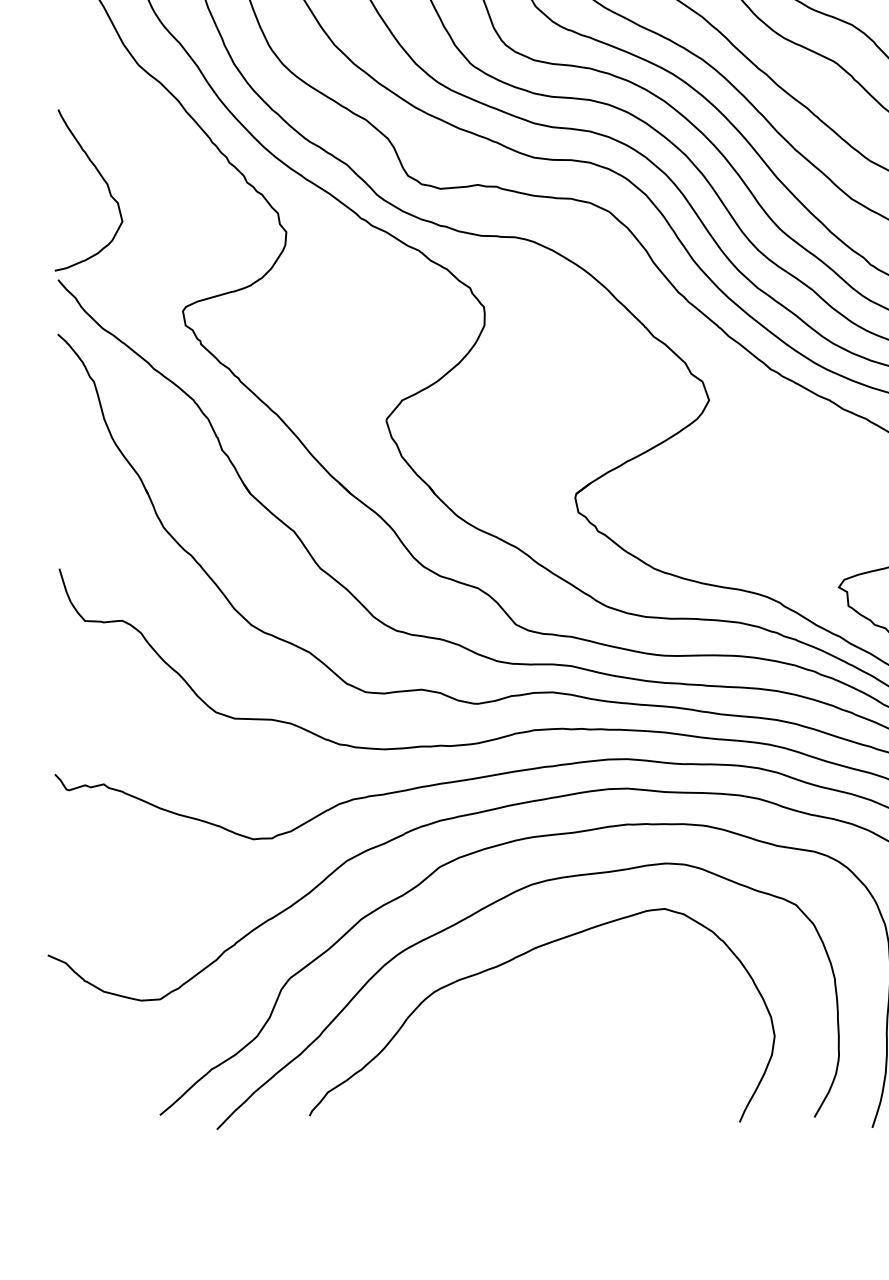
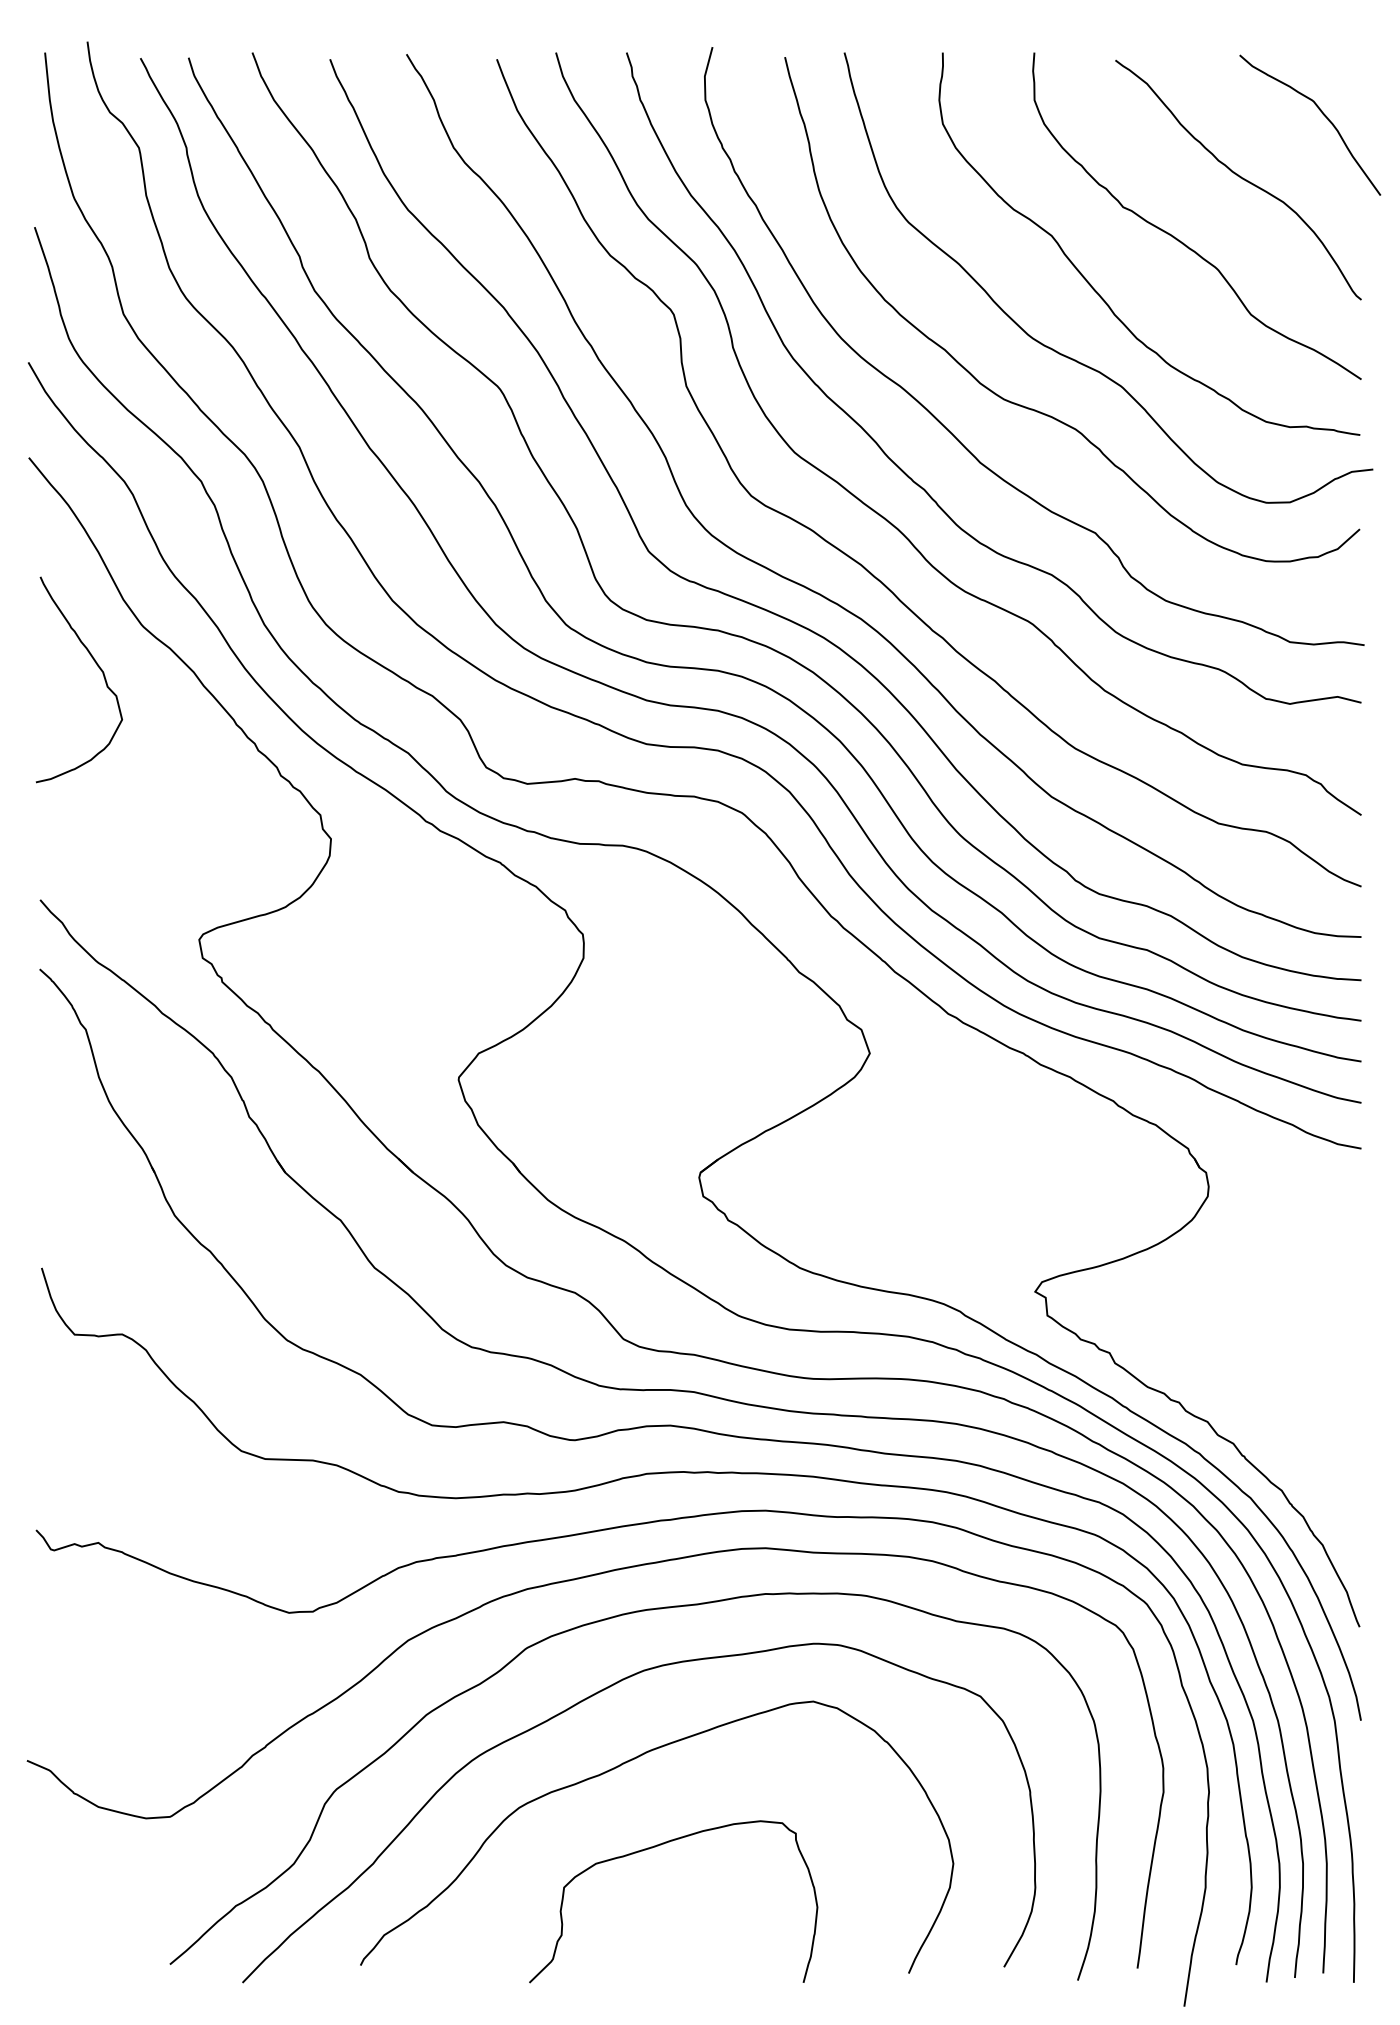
curve: (103, 179) -> (97, 666), moved
curve: (540, 1023) -> (655, 1847), added

